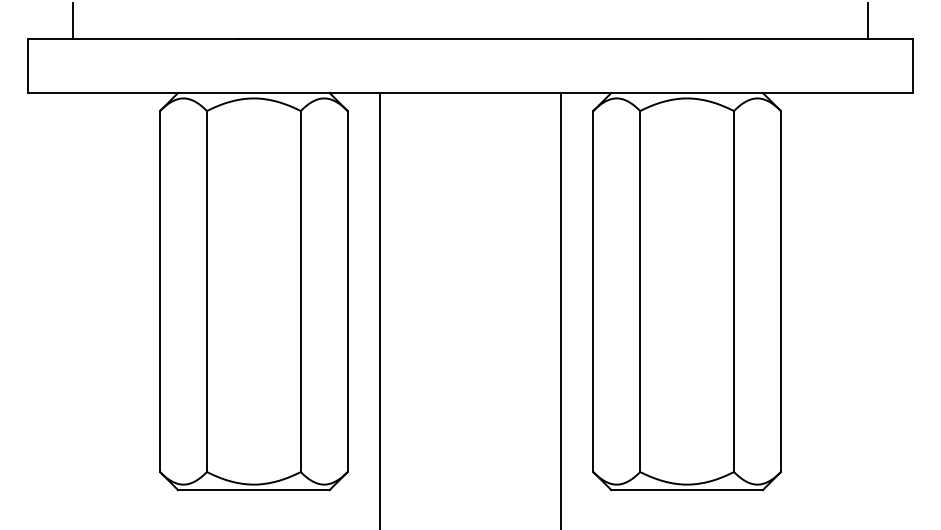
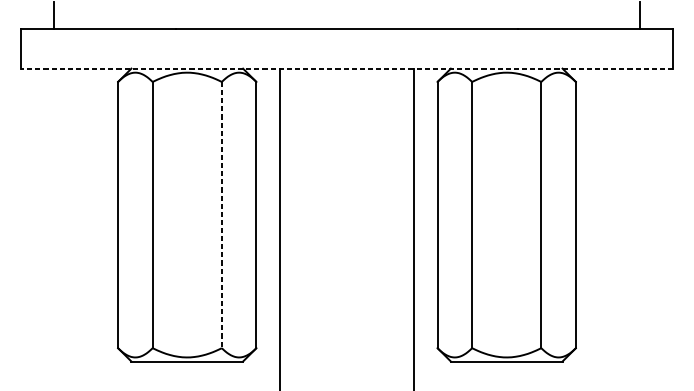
line: (469, 92) -> (346, 68), solid -> dashed
line: (300, 291) -> (221, 215), solid -> dashed

